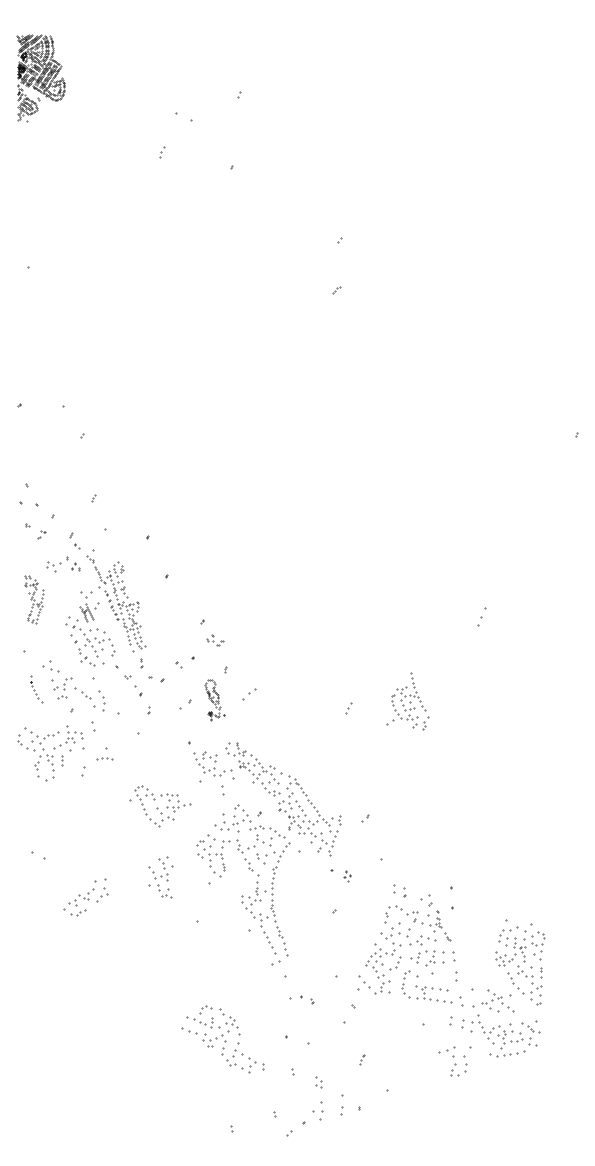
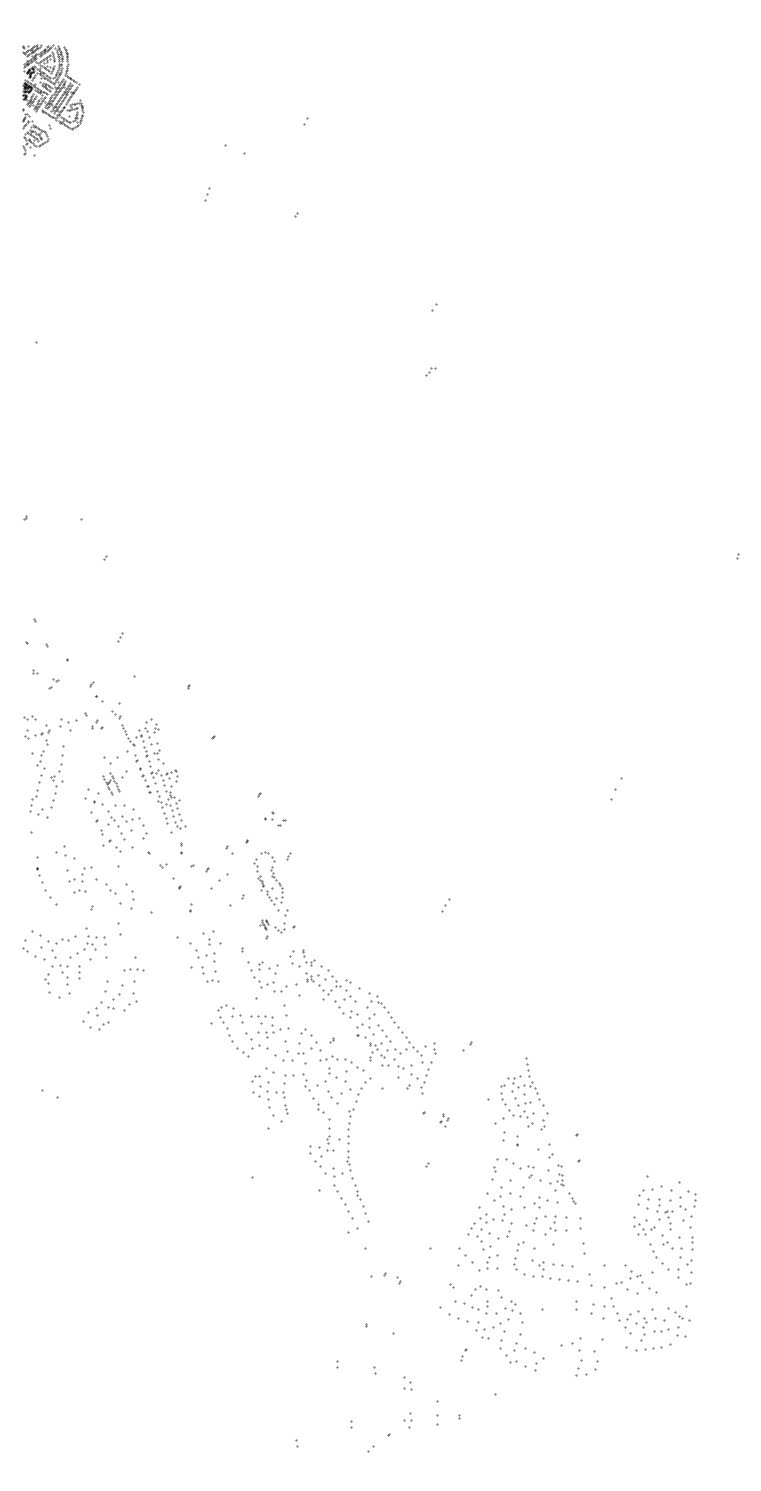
part: (33, 599) -> (43, 766), size x1.67
part: (36, 689) -> (46, 881), size x1.43
part: (249, 694) -> (219, 881), moved
part: (214, 699) -> (274, 894), size x1.67
part: (407, 701) -> (521, 1093), moved
part: (160, 806) -> (250, 1031), moved
part: (160, 877) -> (205, 957), moved
part: (85, 897) -> (109, 1005), moved
part: (218, 1039) -> (495, 1329), moved
part: (318, 1110) -> (407, 1419), size x0.62

